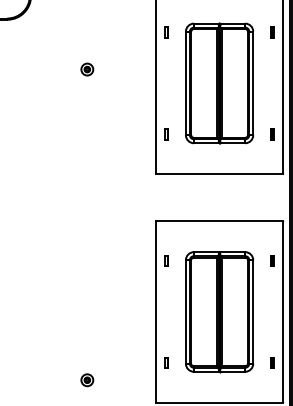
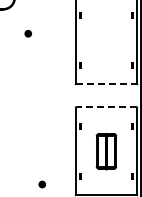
part: (85, 69) -> (27, 33), moved
part: (219, 83) -> (106, 40), removed
line: (219, 174) -> (106, 84), solid -> dashed
line: (219, 221) -> (106, 107), solid -> dashed
part: (219, 312) -> (106, 151), size x0.6

